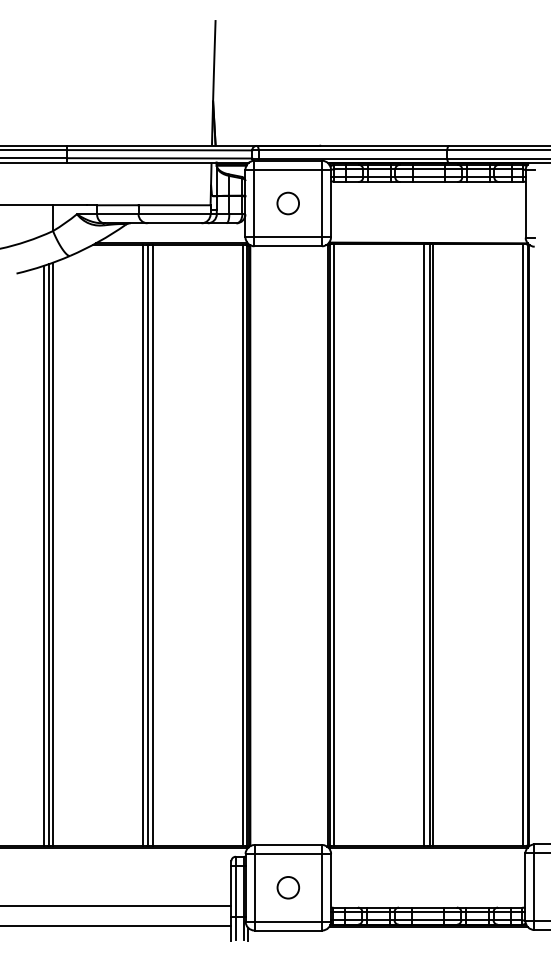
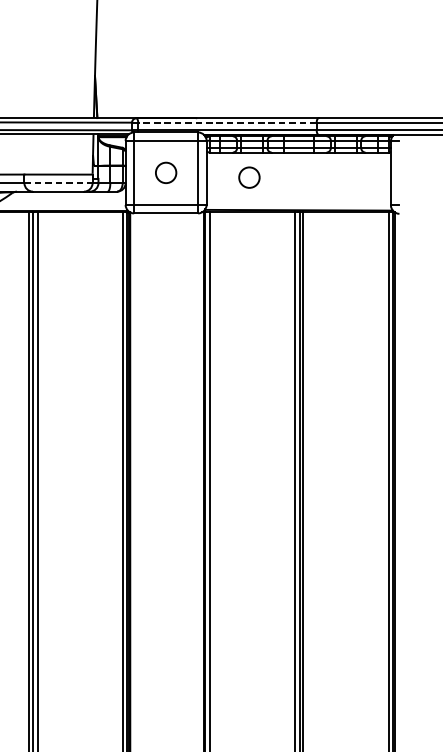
line: (352, 150) -> (226, 122), solid -> dashed
circle: (375, 208) -> (248, 177), added
line: (175, 214) -> (59, 183), solid -> dashed

